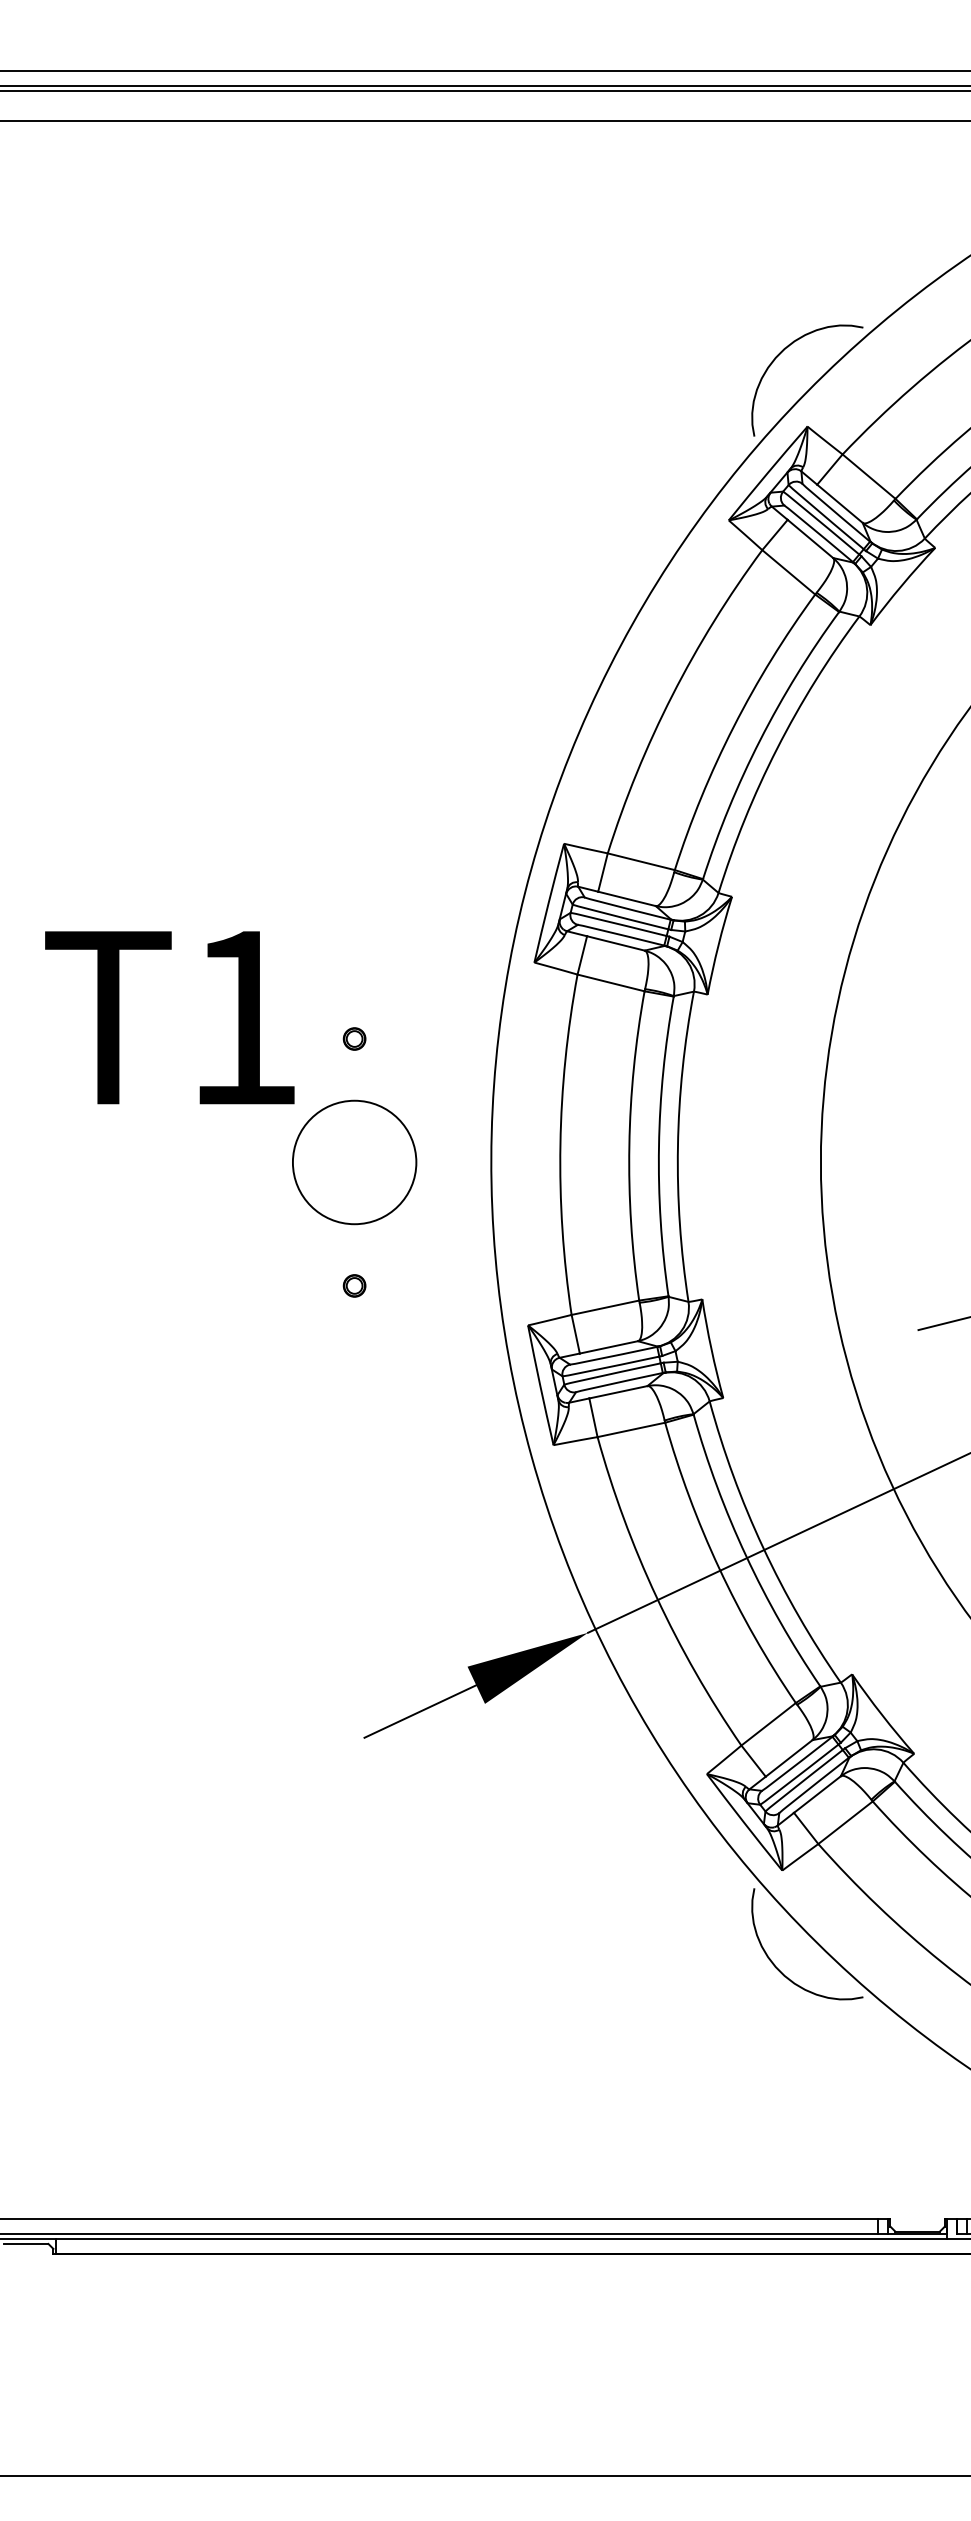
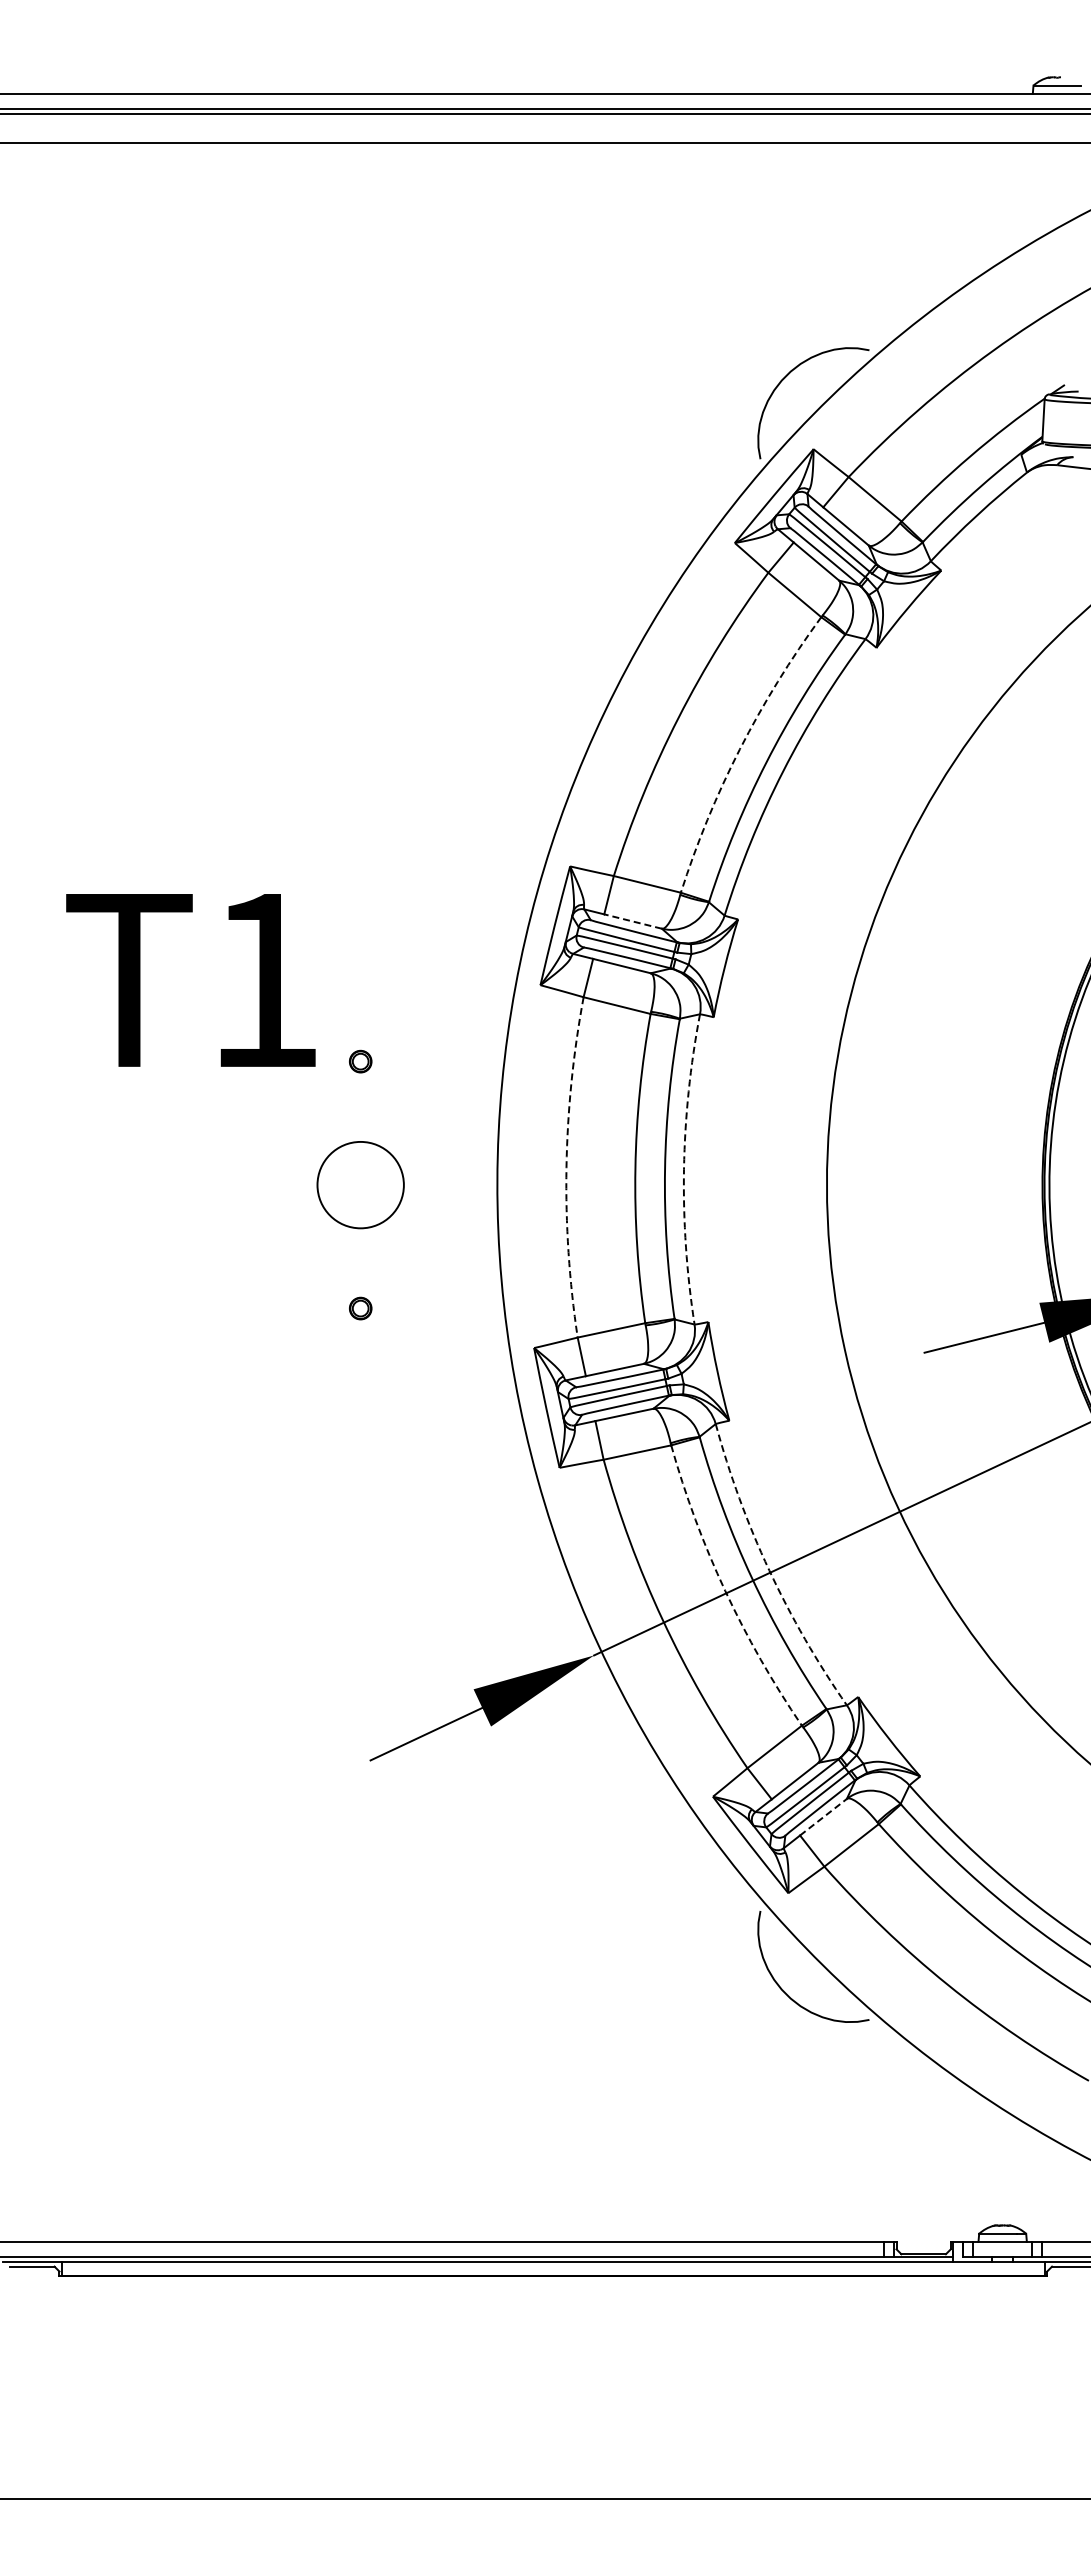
arc: (733, 726) -> (739, 749), solid -> dashed
line: (627, 898) -> (633, 921), solid -> dashed
text: (169, 1017) -> (190, 980), moved
arc: (560, 1144) -> (566, 1167), solid -> dashed
arc: (678, 1146) -> (684, 1169), solid -> dashed
circle: (354, 1161) -> (360, 1184), size x0.7
arc: (763, 1547) -> (769, 1570), solid -> dashed
arc: (719, 1567) -> (725, 1590), solid -> dashed
line: (817, 1794) -> (823, 1817), solid -> dashed

